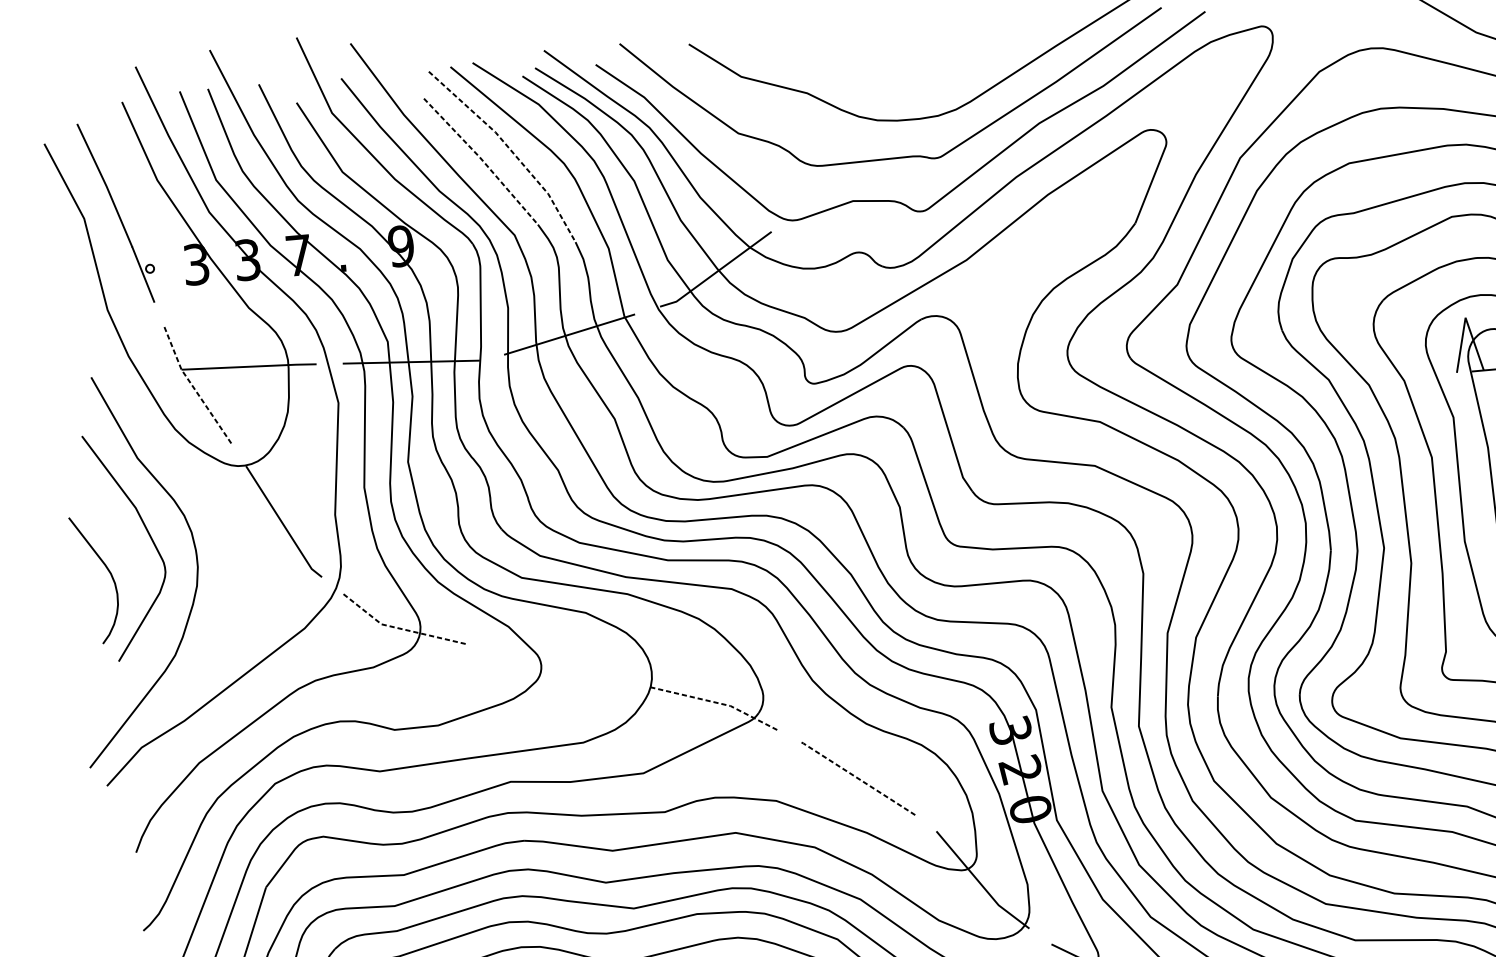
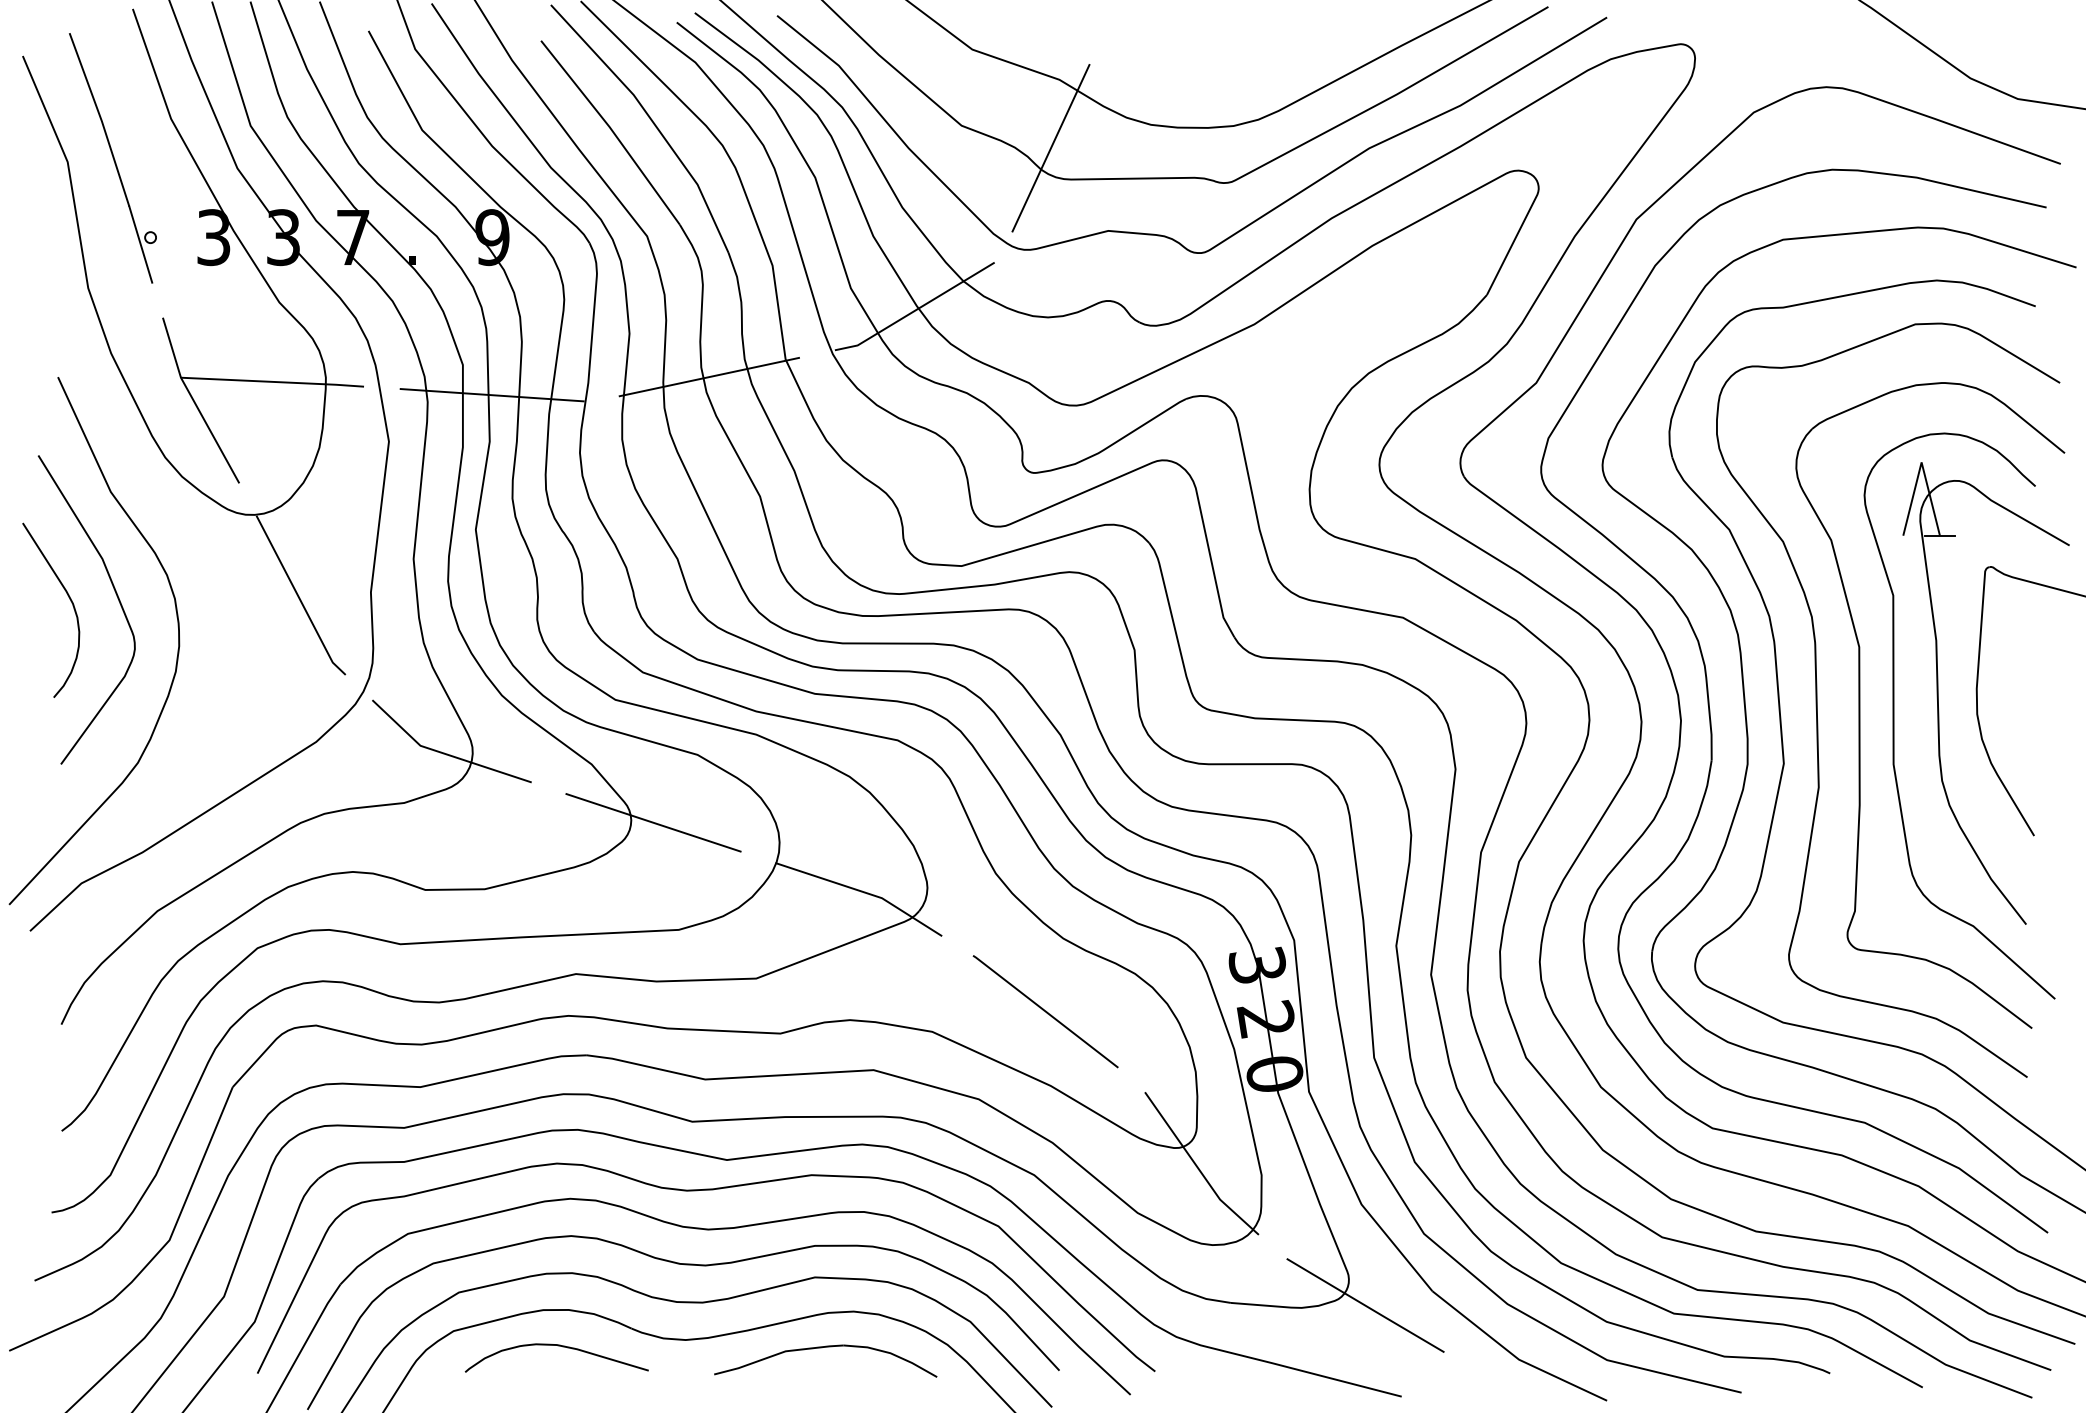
line: (805, 144) -> (1050, 148), added
line: (511, 149) -> (652, 120), dashed -> solid
line: (482, 160) -> (612, 131), dashed -> solid
line: (193, 387) -> (194, 402), dashed -> solid
curve: (108, 570) -> (69, 599), moved
line: (399, 628) -> (444, 753), dashed -> solid
line: (557, 665) -> (653, 822), added
line: (716, 702) -> (863, 891), dashed -> solid
line: (857, 777) -> (1044, 1010), dashed -> solid

